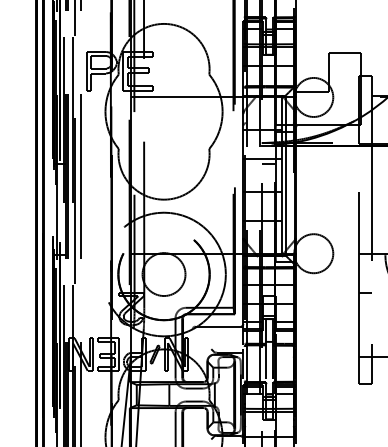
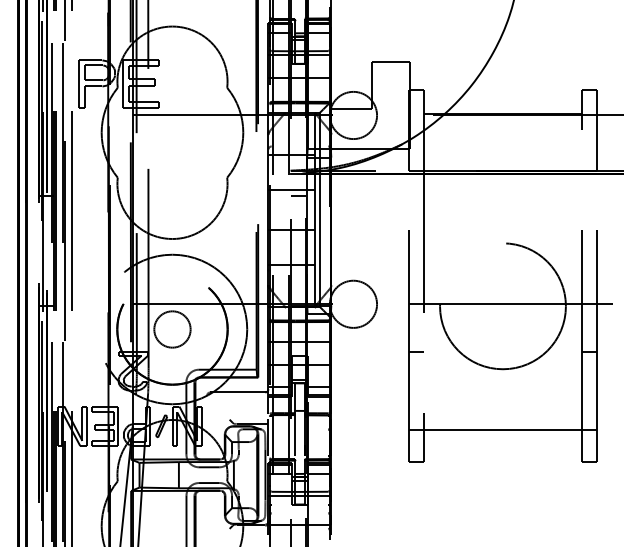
circle: (164, 274) -> (172, 329), size x0.7

